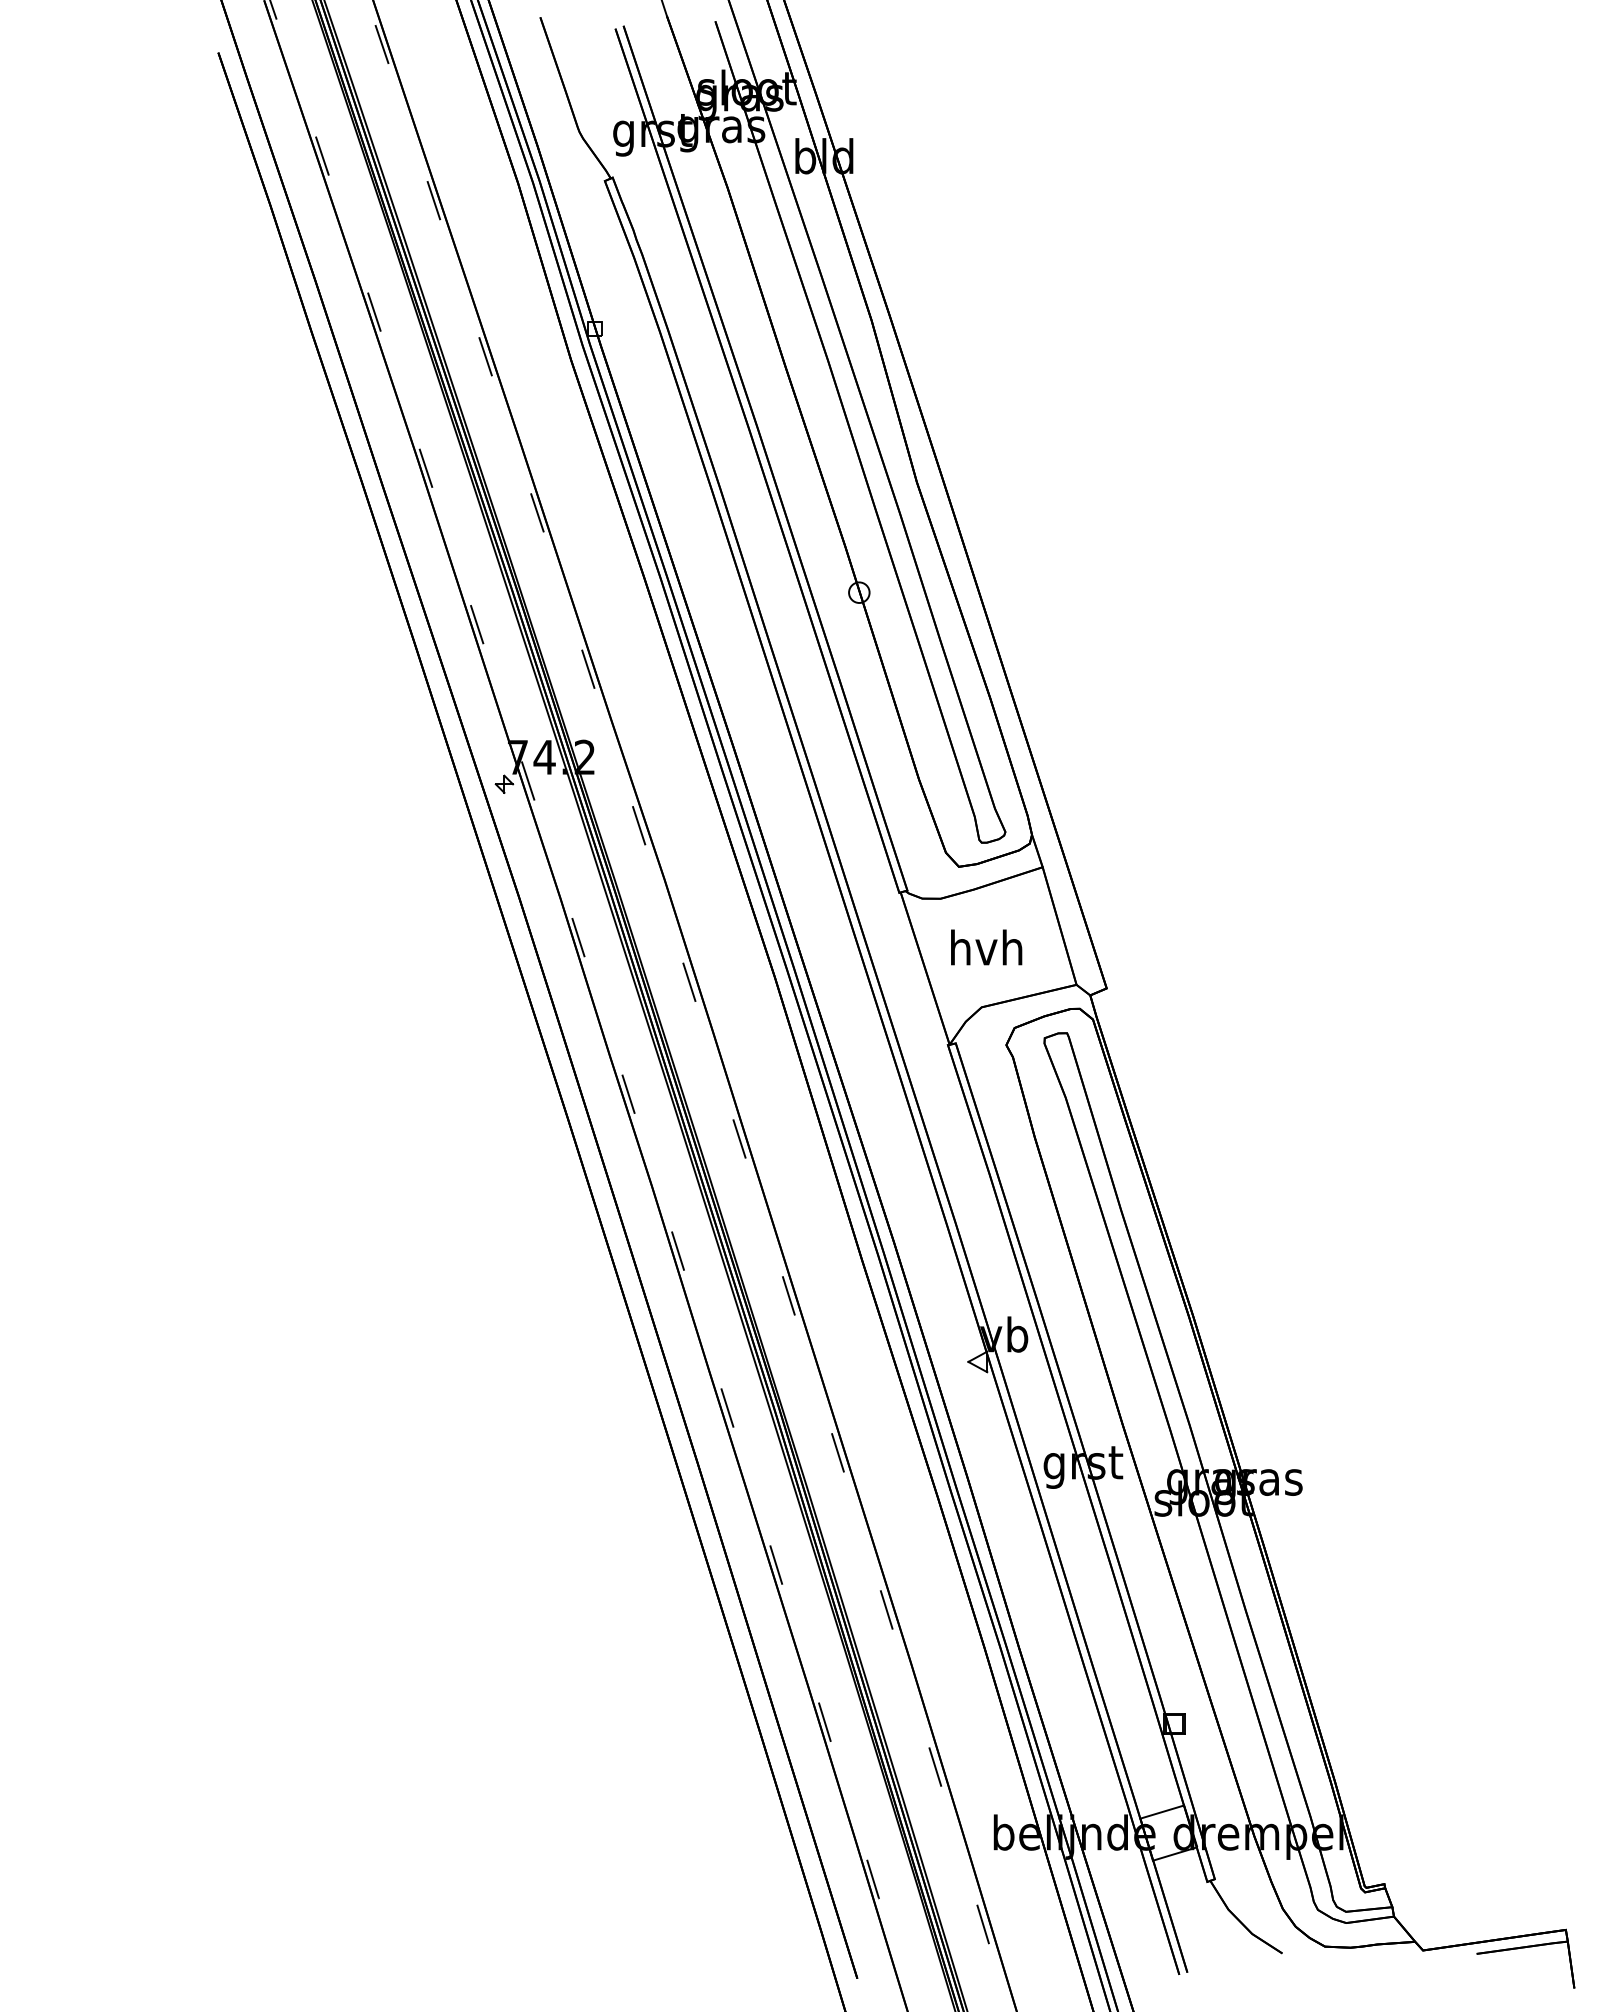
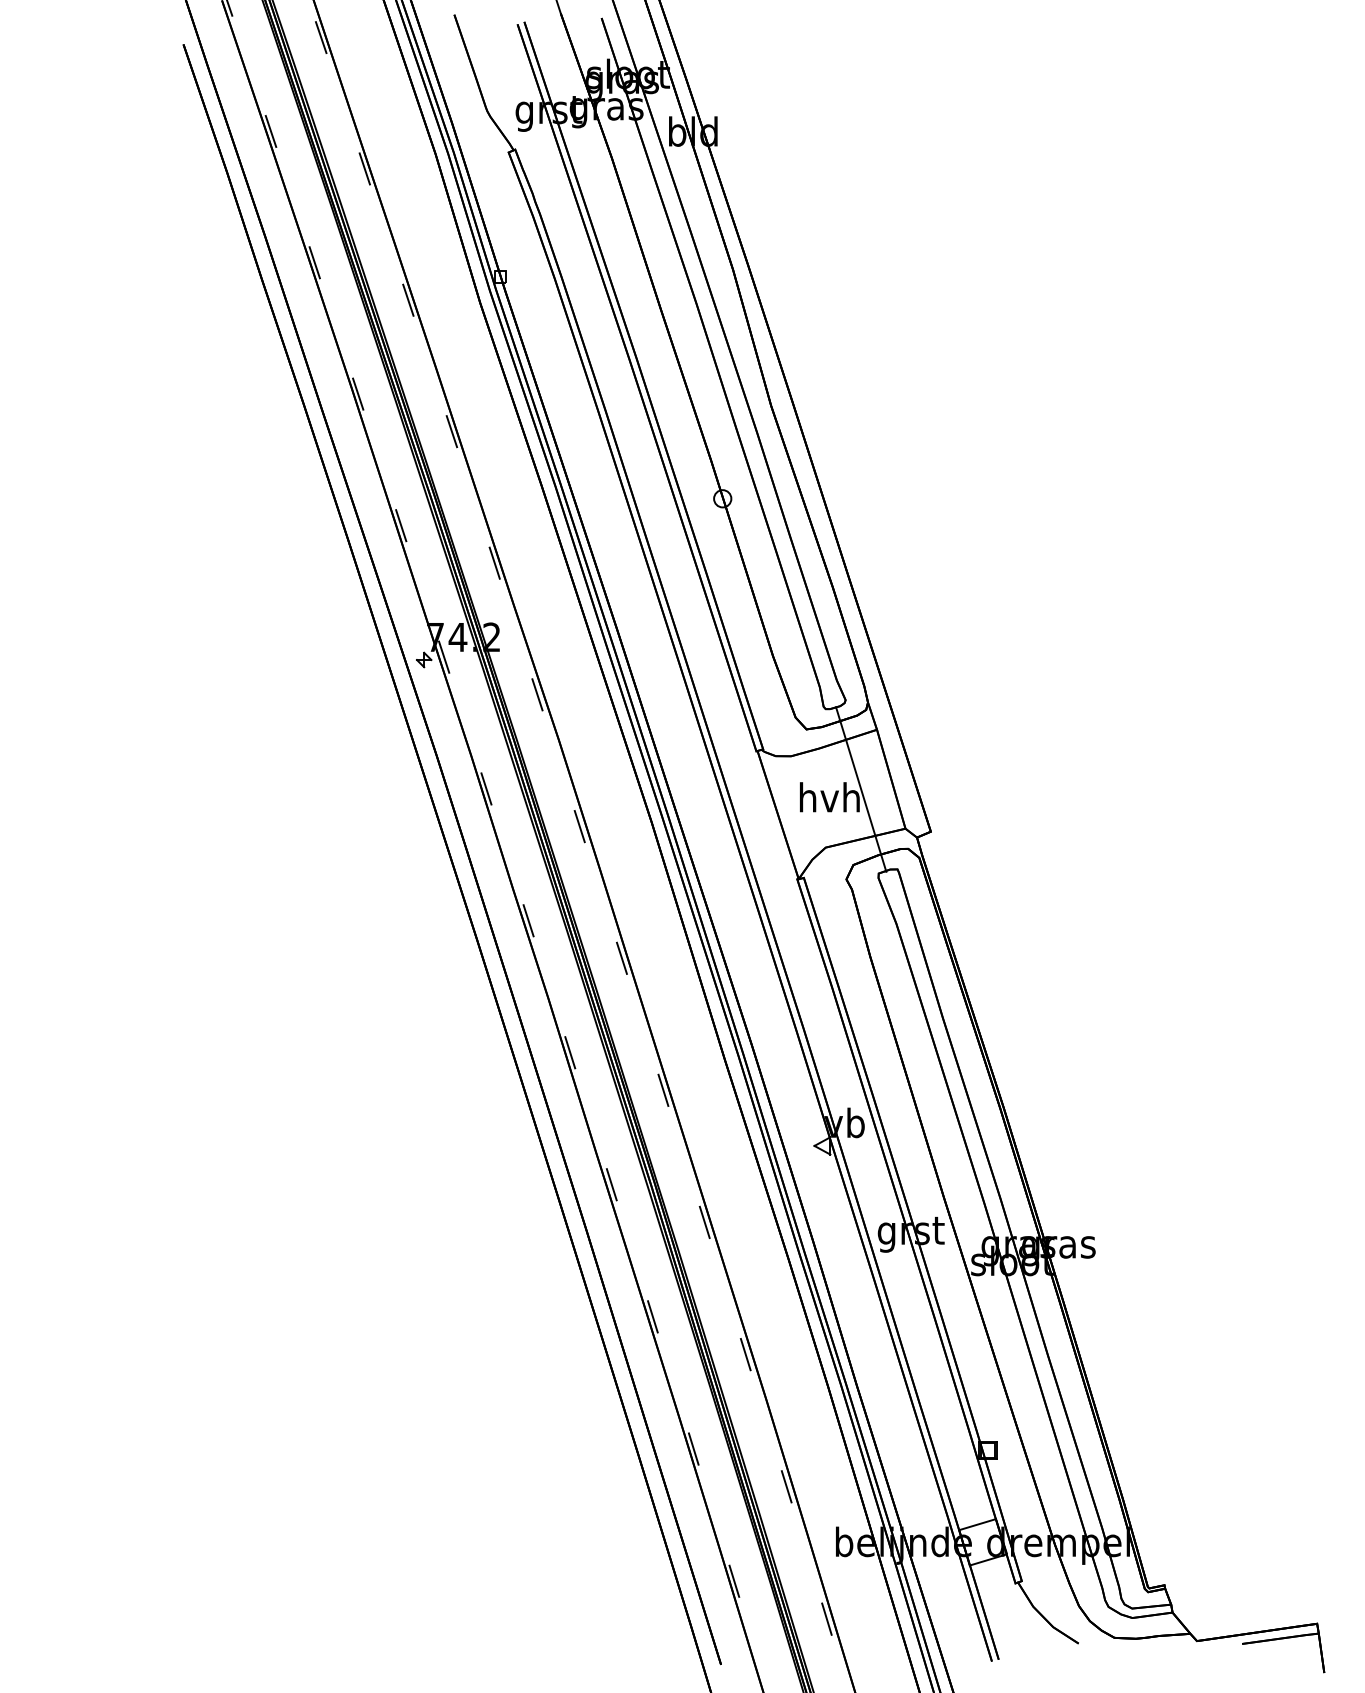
line: (1023, 938) -> (860, 789), added

